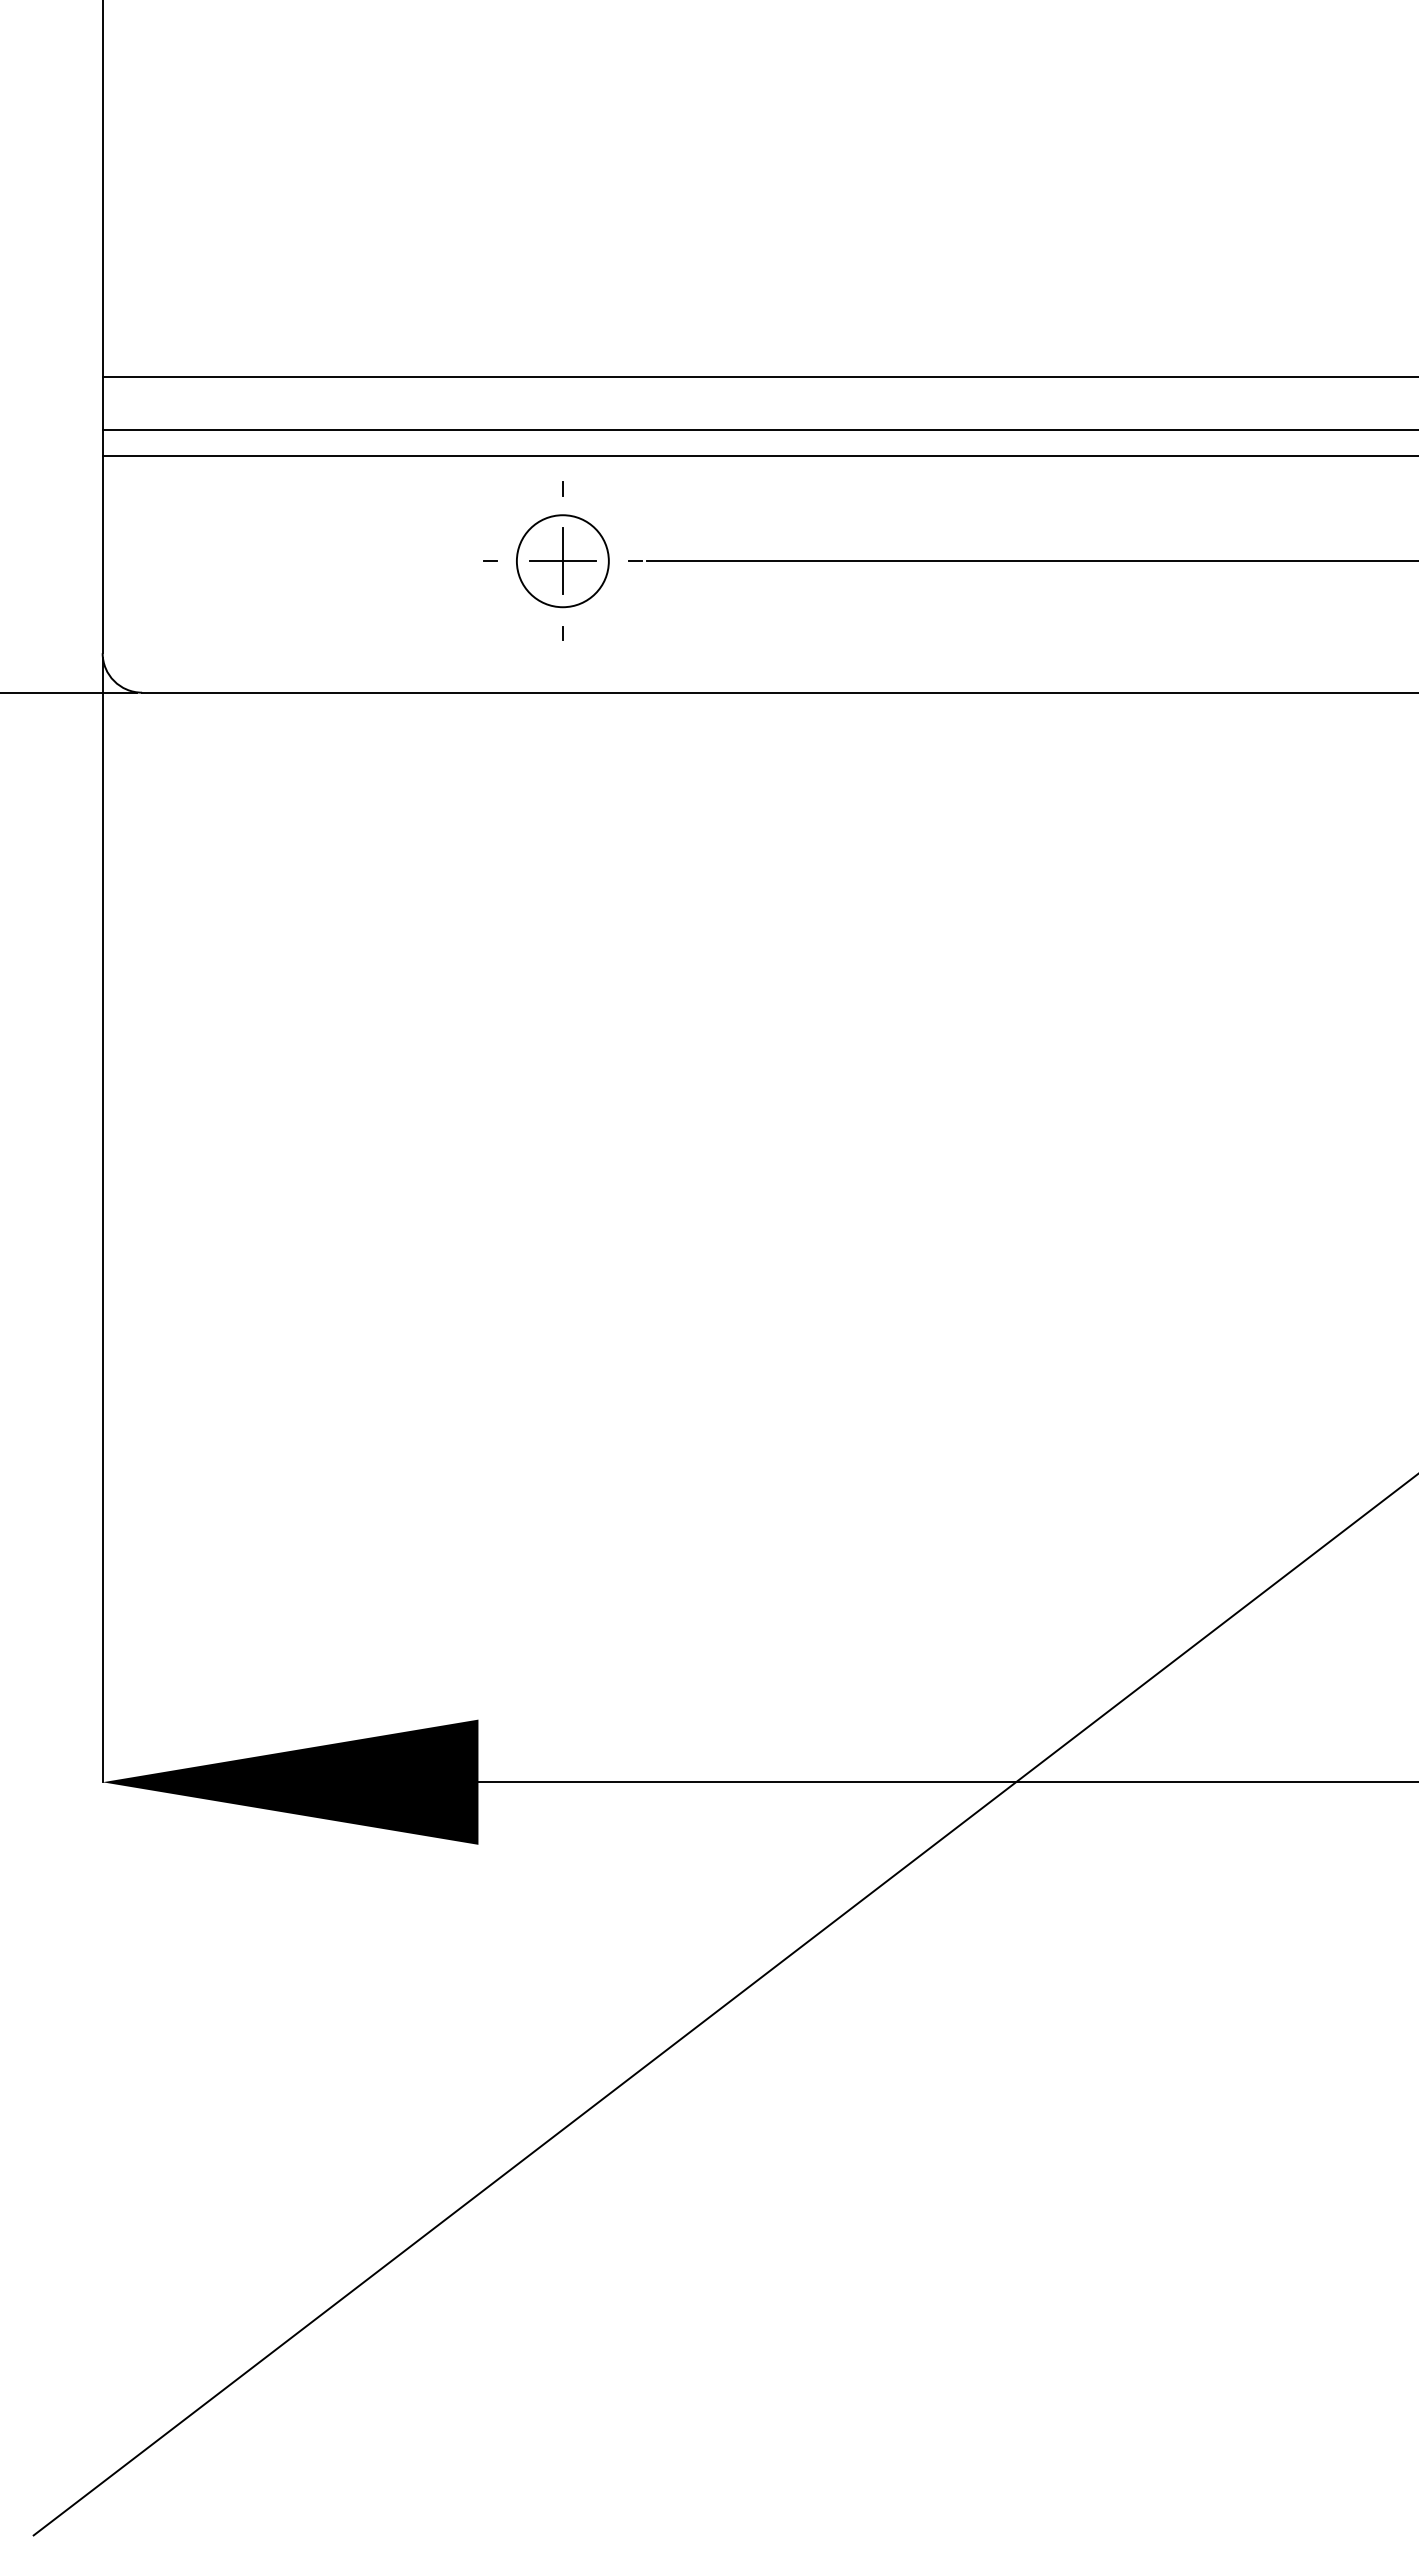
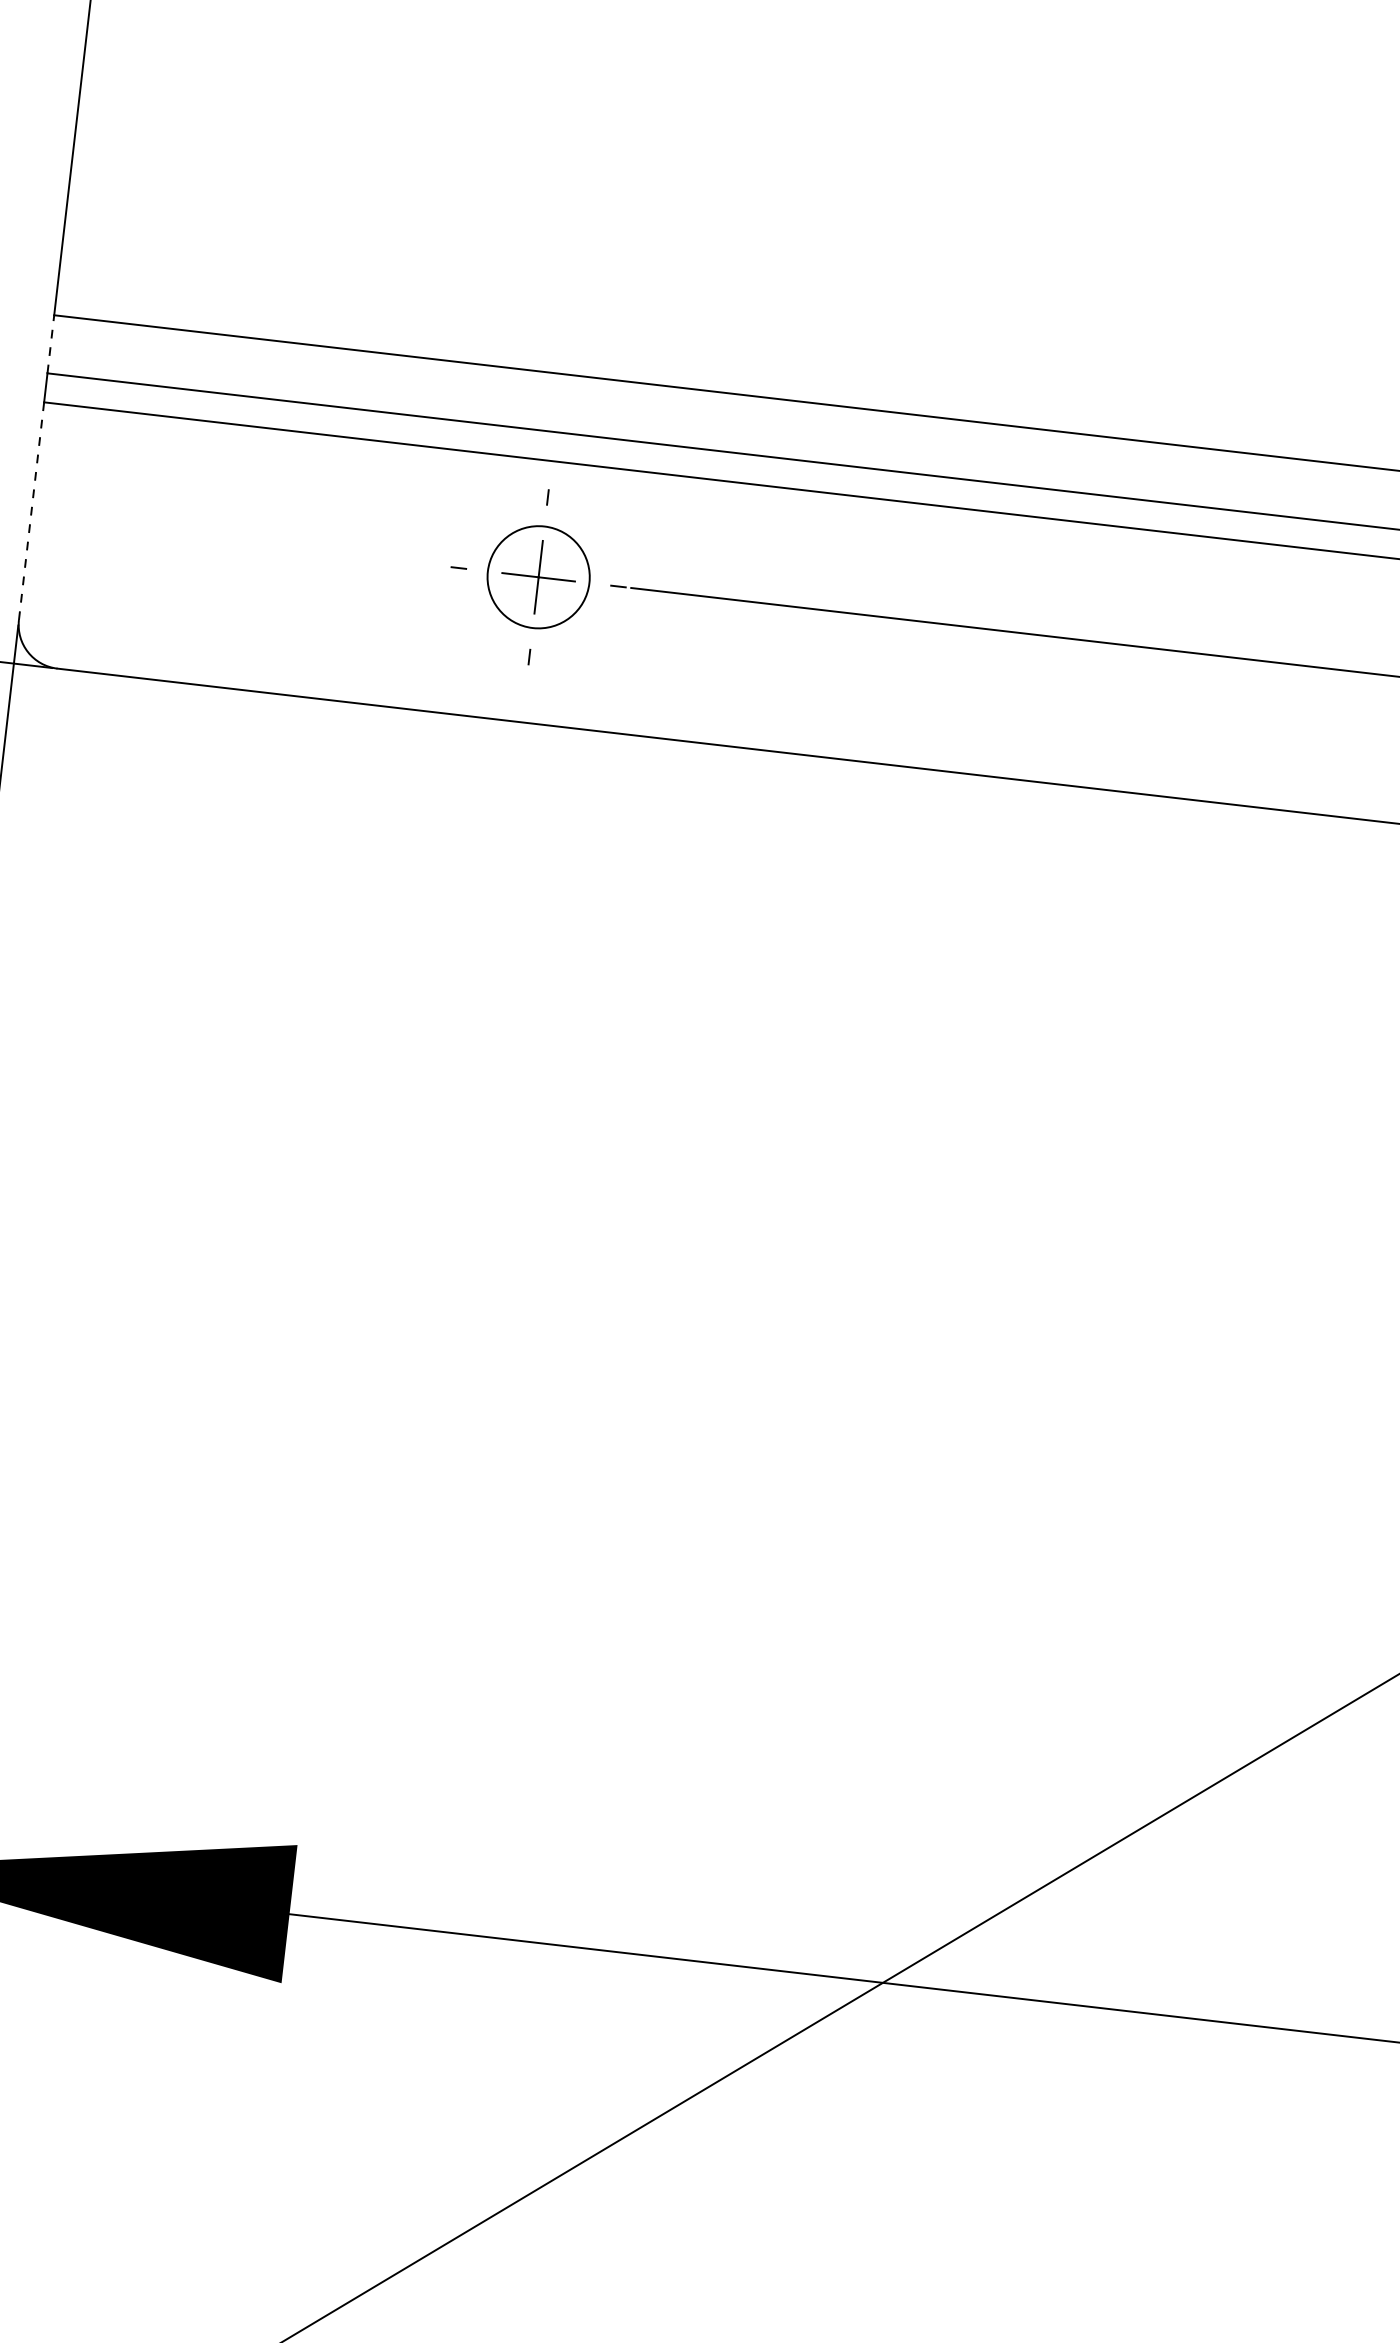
line: (102, 402) -> (50, 343), solid -> dashed
line: (102, 554) -> (31, 511), solid -> dashed

